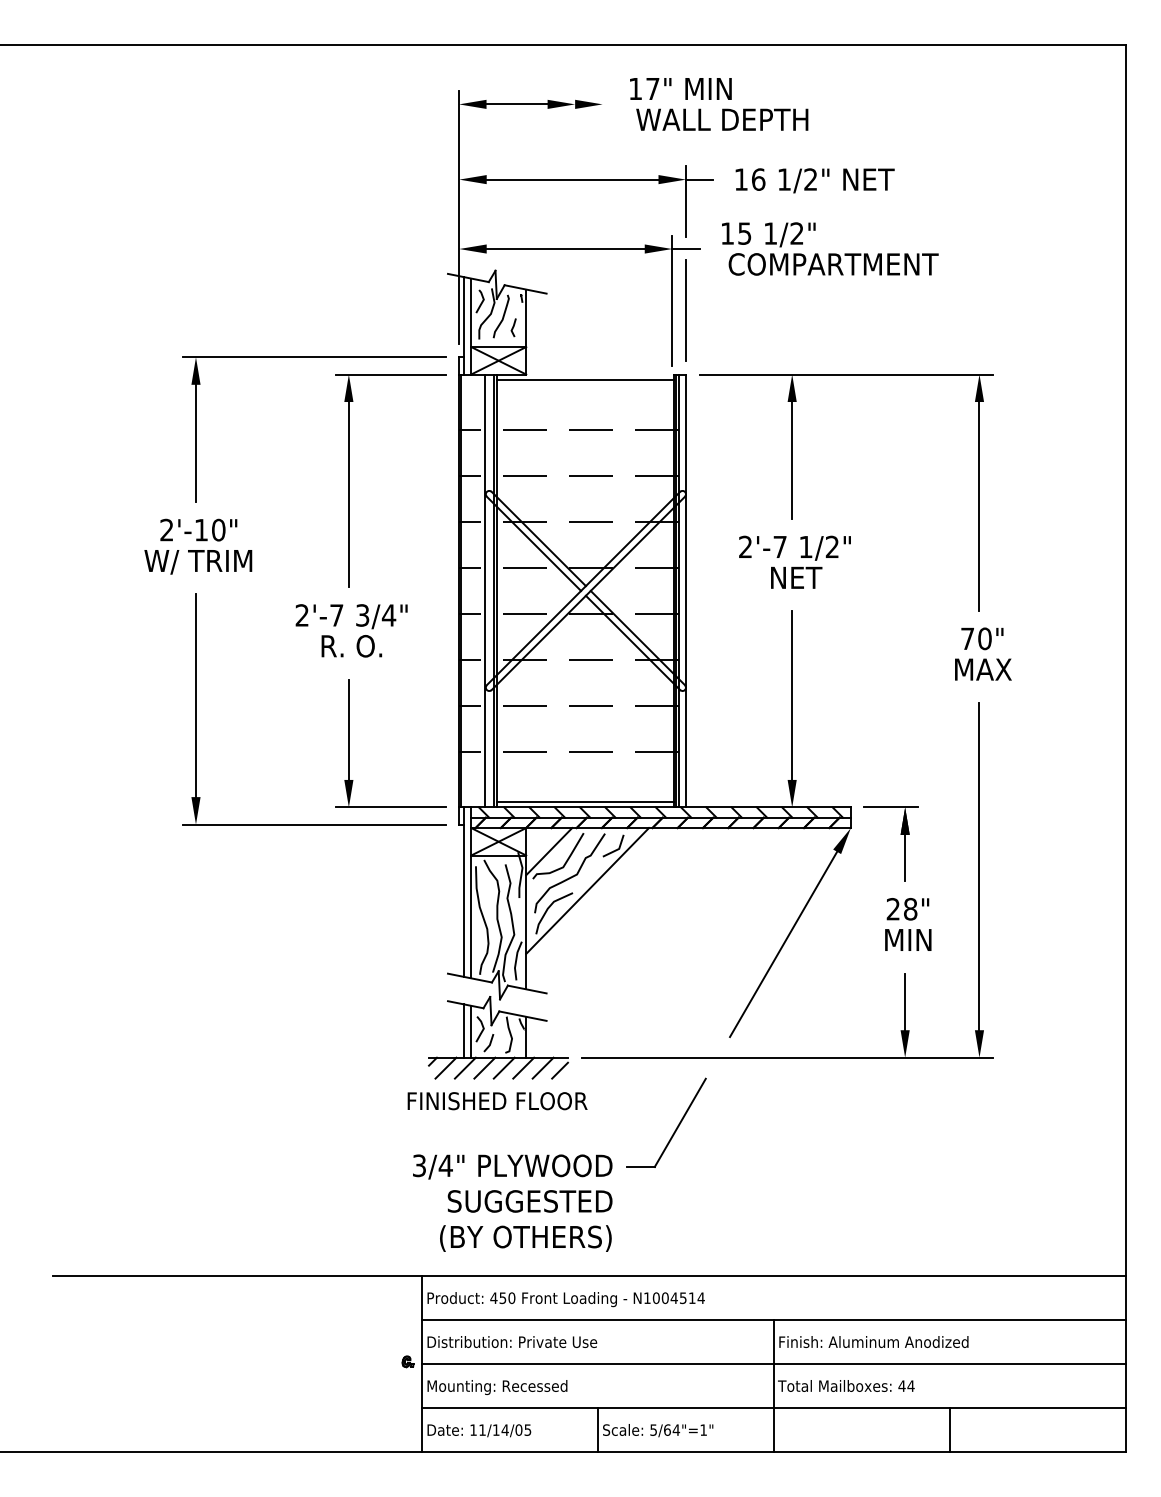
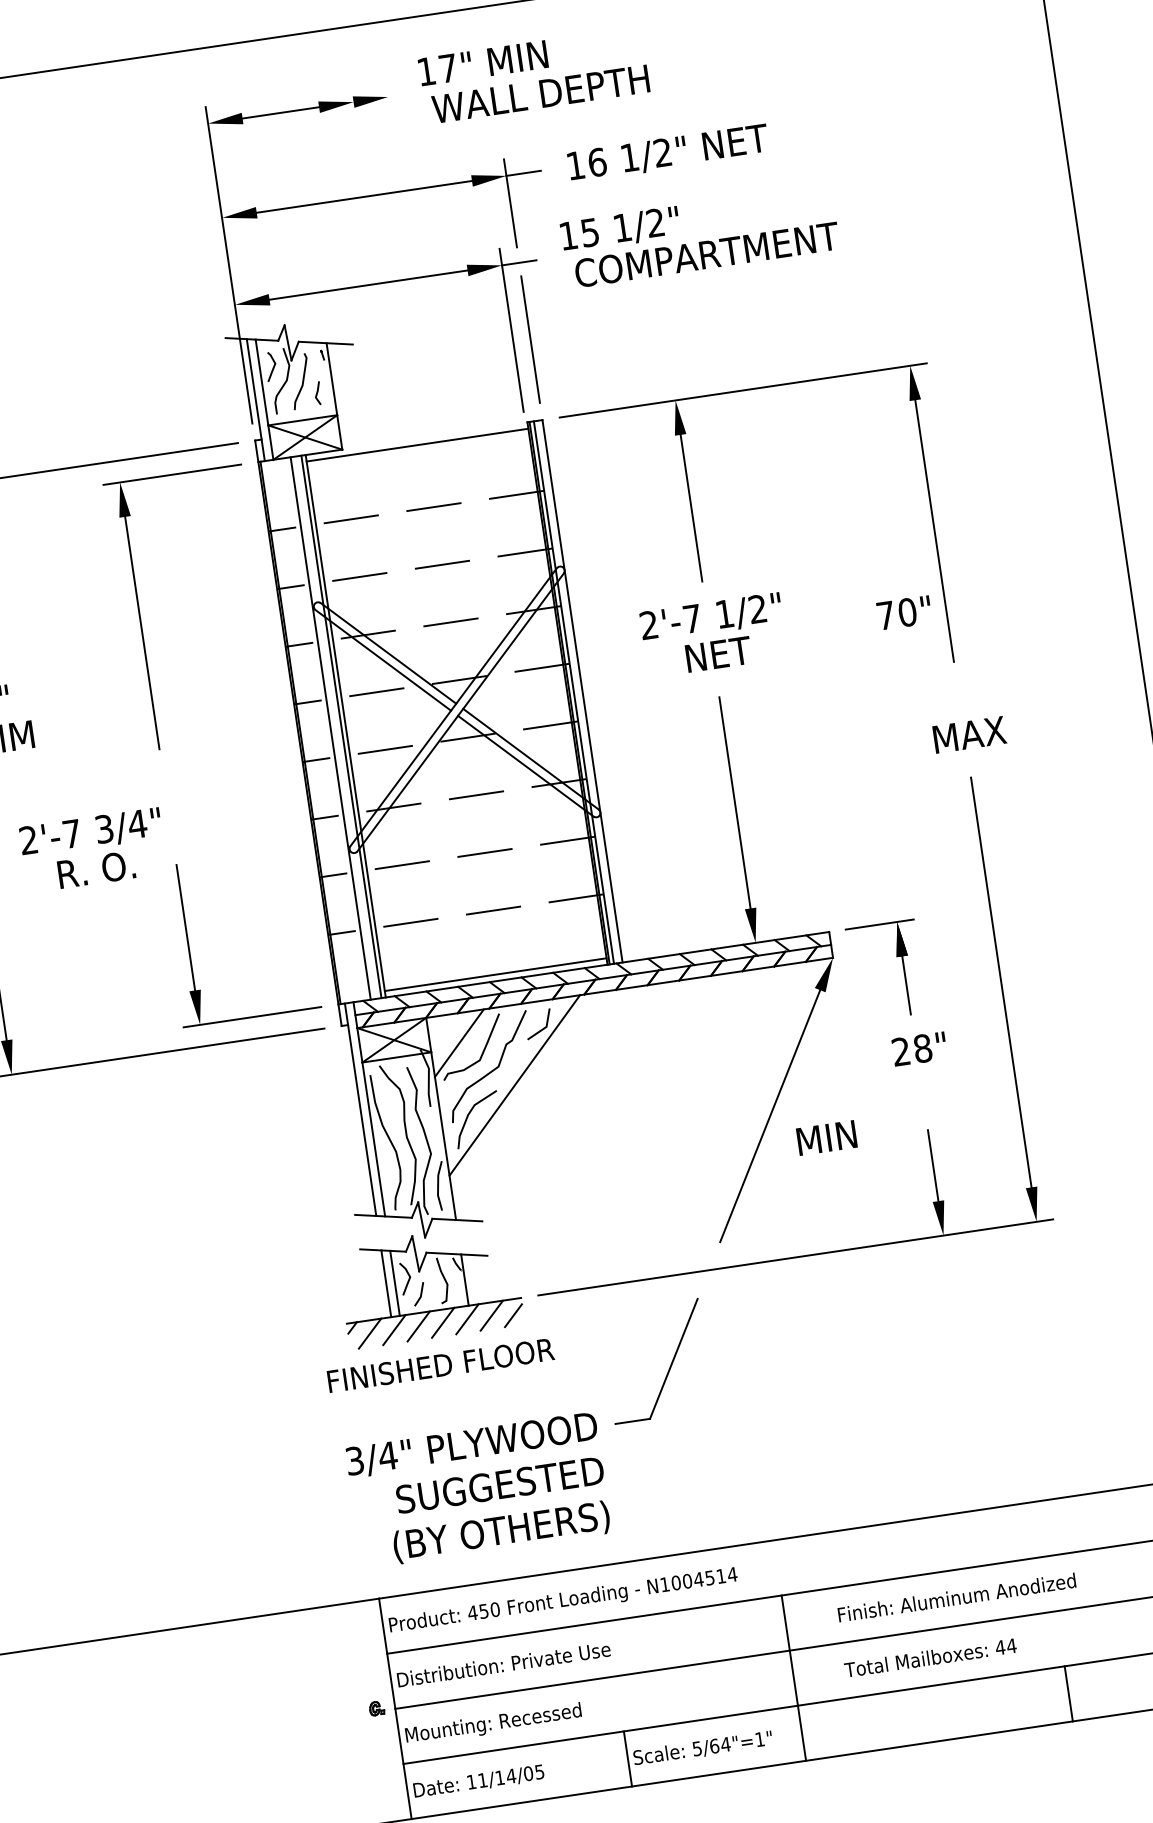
text: (351, 630) -> (93, 850), moved
text: (982, 638) -> (904, 612), moved
text: (908, 939) -> (827, 1137), moved
line: (774, 1386) -> (794, 1678), moved

